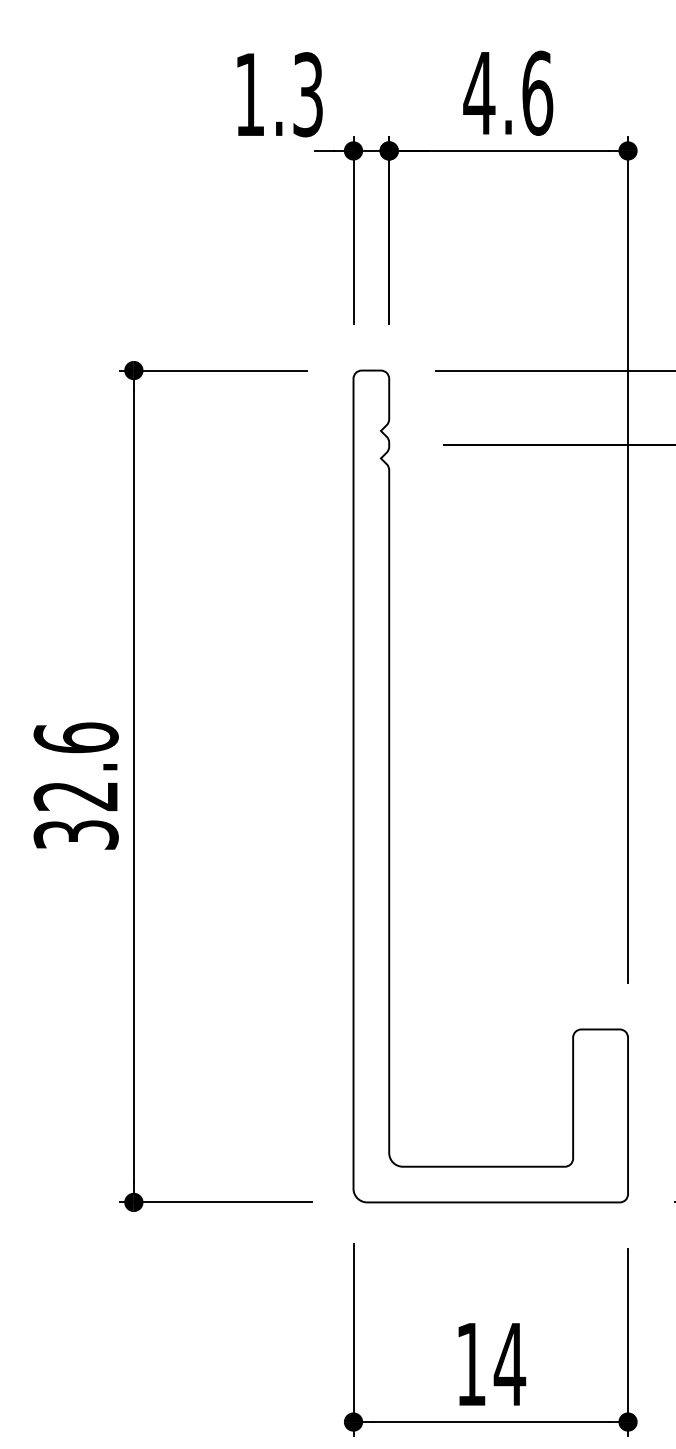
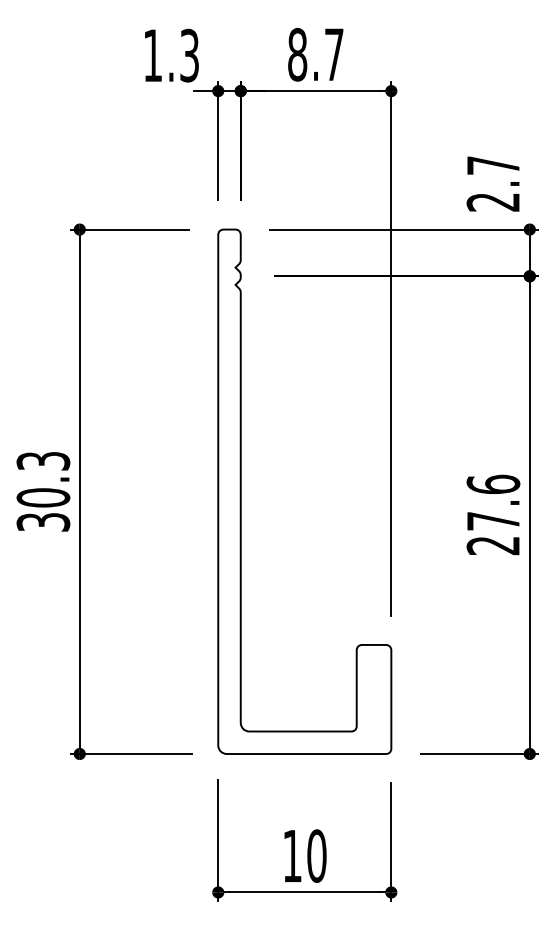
text: (507, 92) -> (315, 54), 4.6 -> 8.7
text: (76, 766) -> (43, 479), 32.6 -> 30.3
text: (509, 1363) -> (316, 855), 14 -> 10

